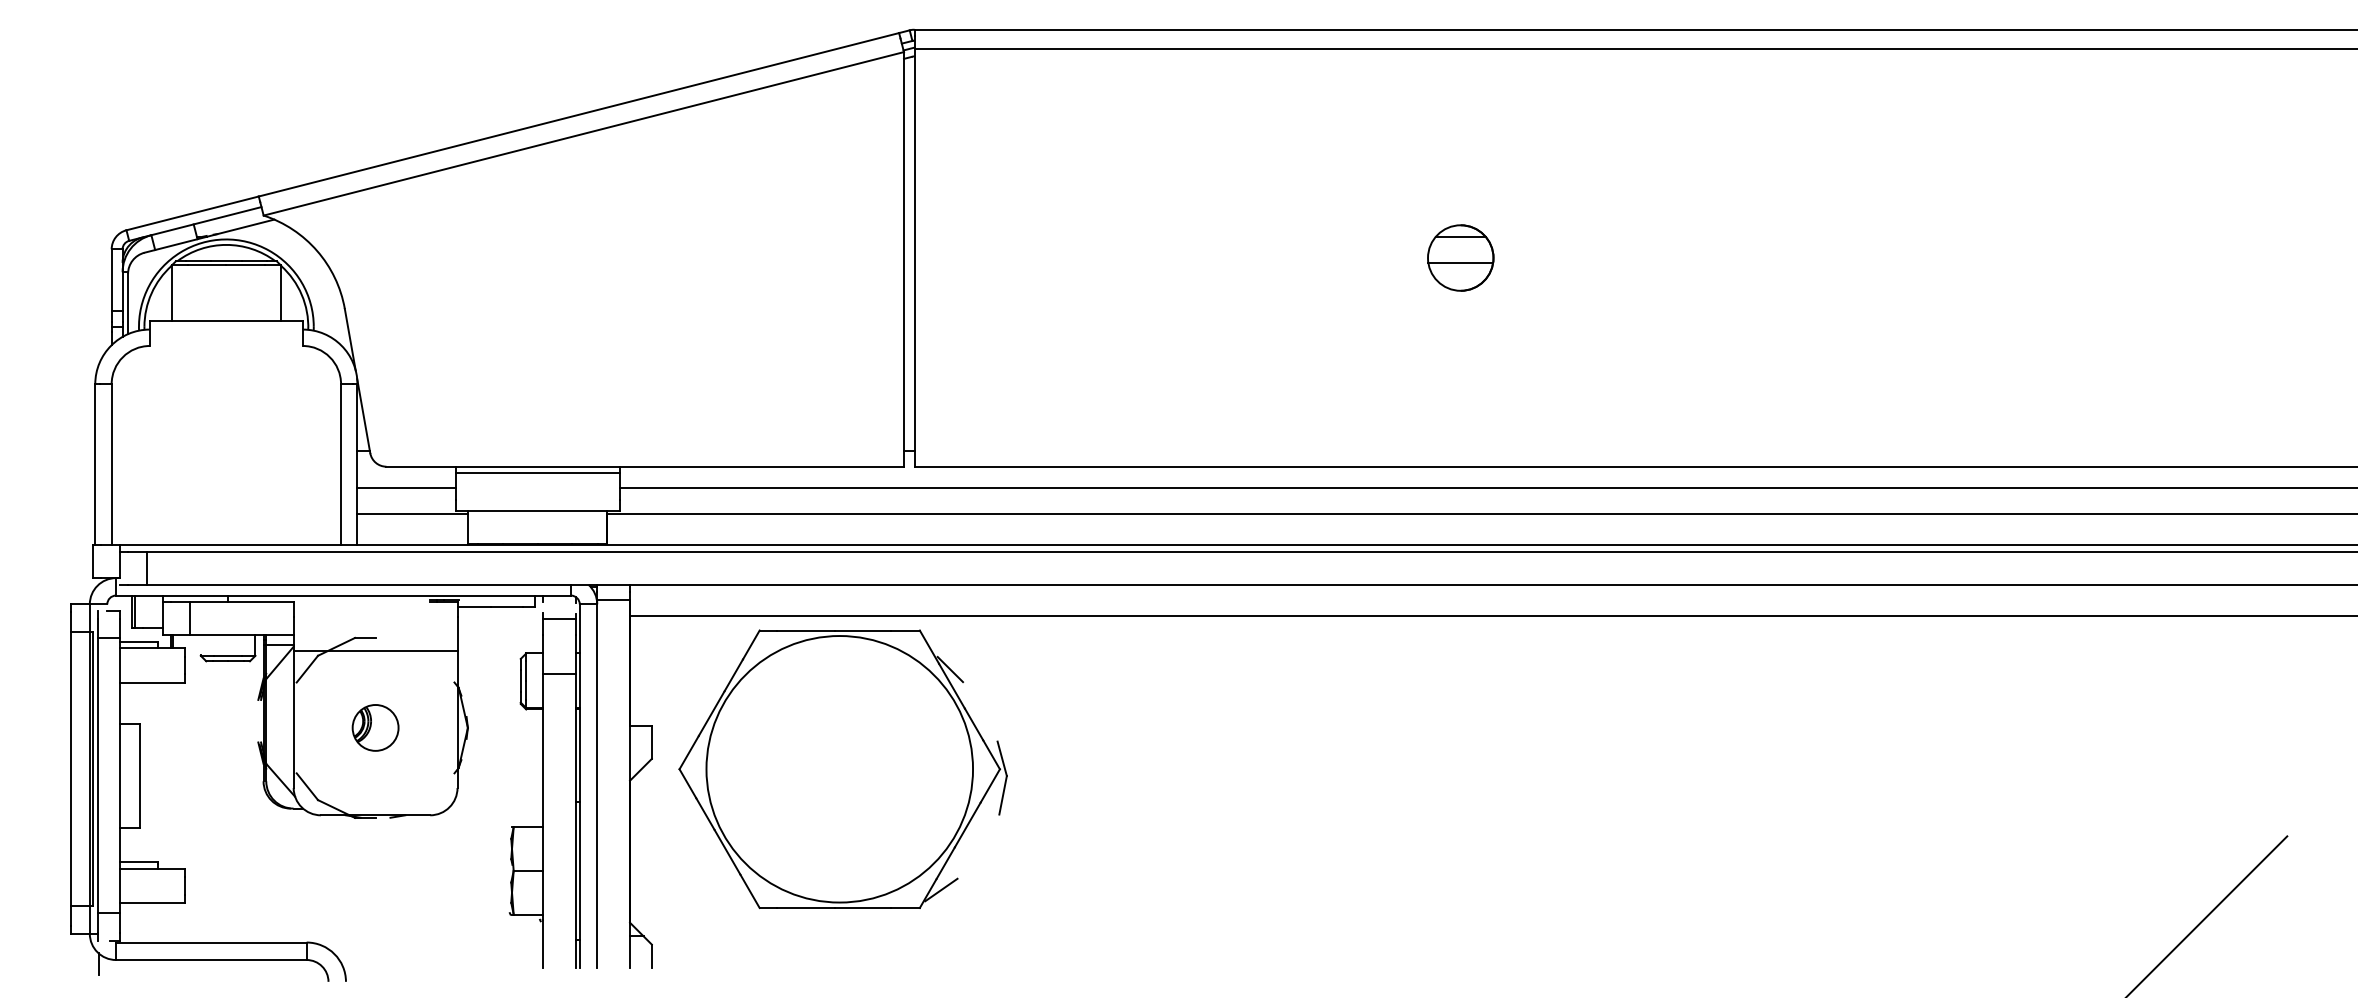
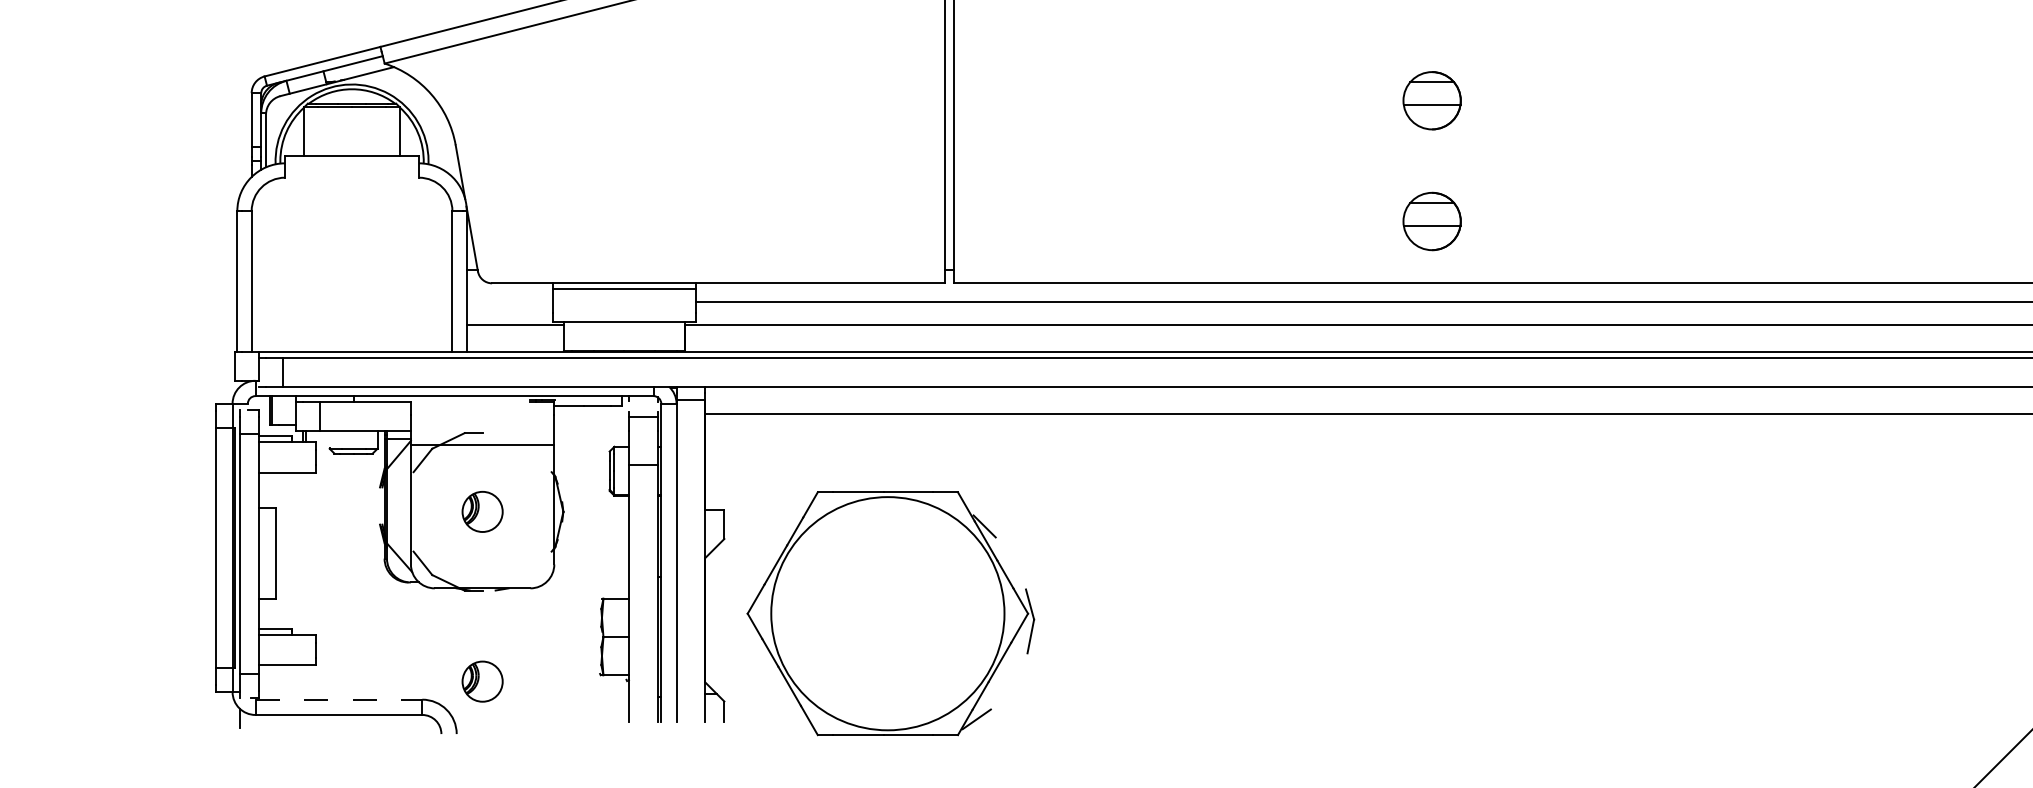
part: (1460, 395) -> (1431, 221), added
line: (406, 487) -> (509, 301), removed
part: (842, 769) -> (890, 613), moved
part: (375, 921) -> (482, 681), added
line: (211, 942) -> (339, 699), solid -> dashed

